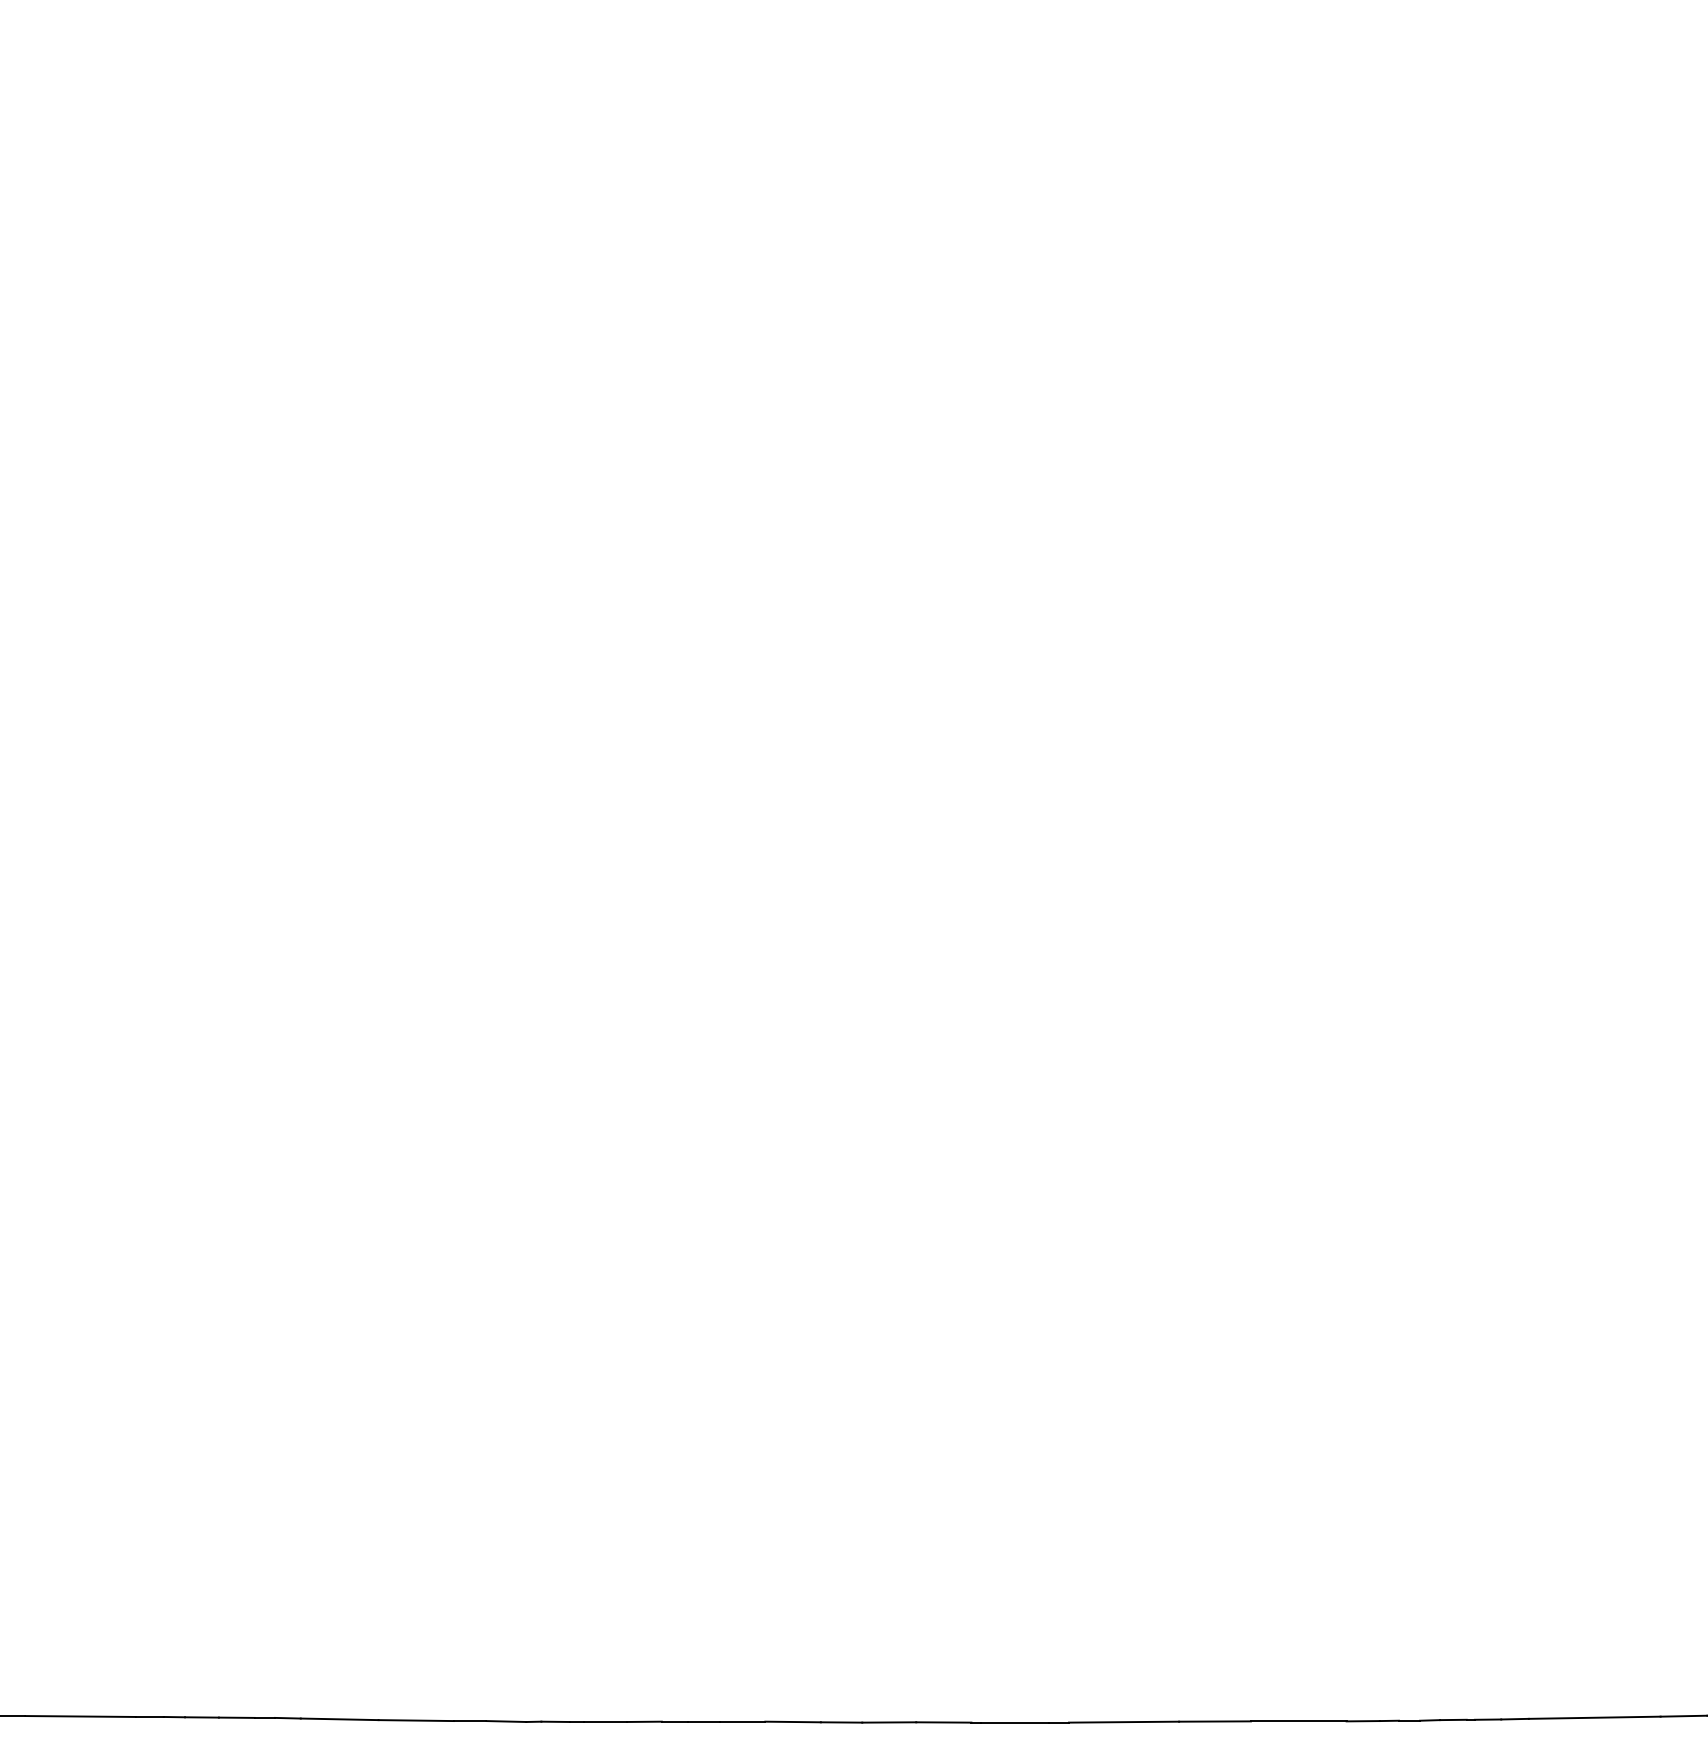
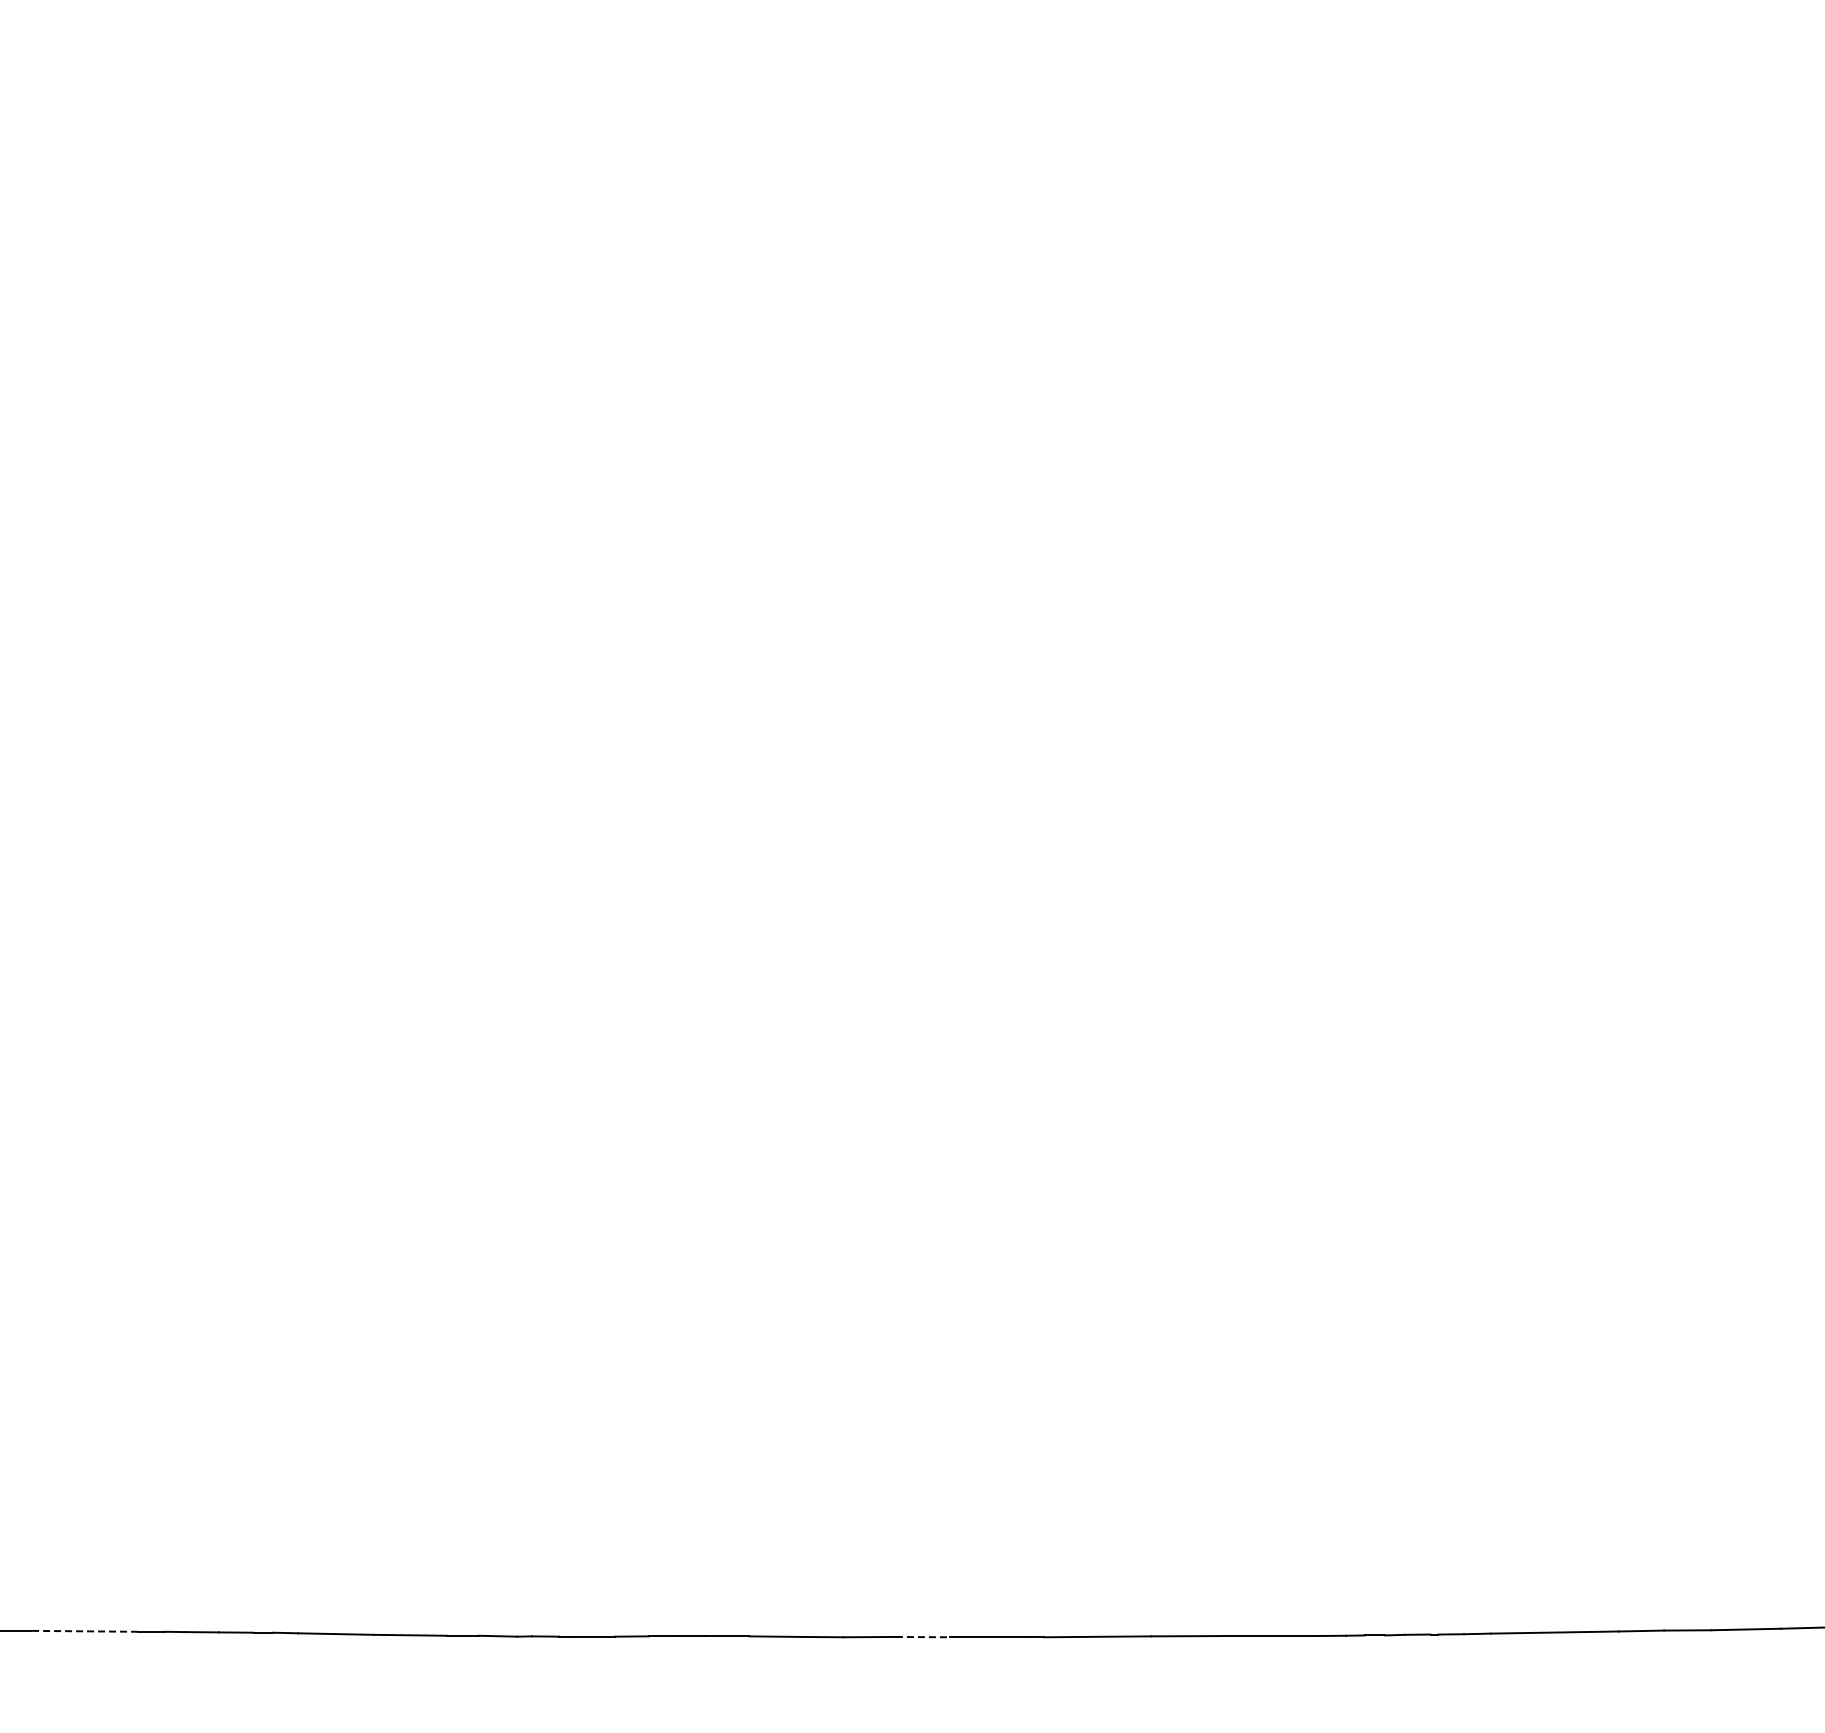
line: (80, 1716) -> (84, 1631), solid -> dashed
line: (943, 1722) -> (922, 1637), solid -> dashed

